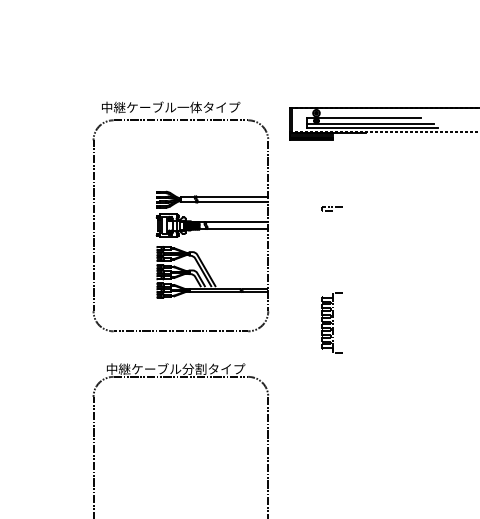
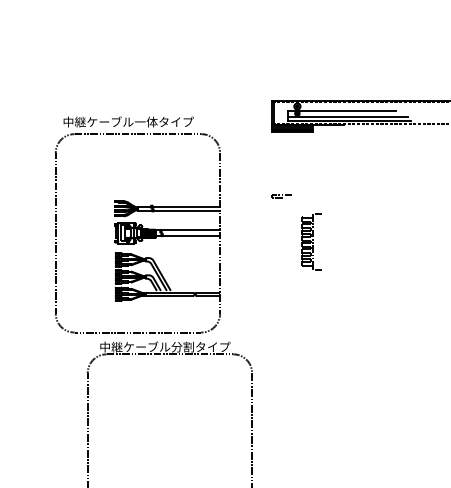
part: (331, 208) -> (281, 196), moved
part: (180, 216) -> (137, 224), moved
part: (331, 322) -> (311, 241), moved

